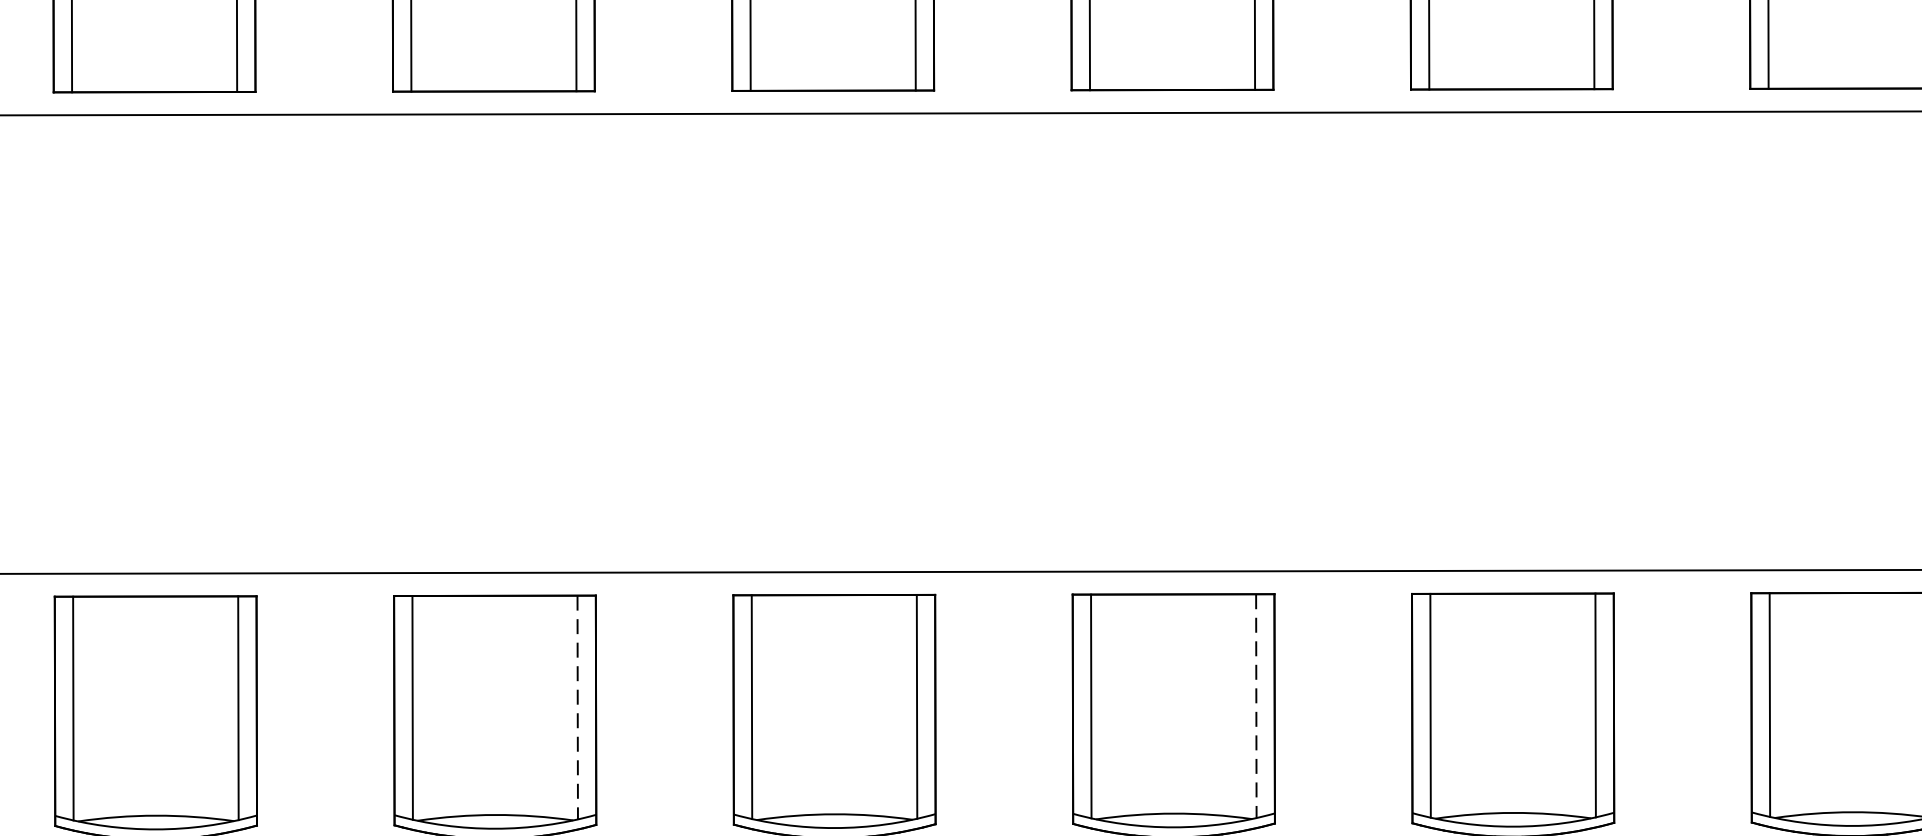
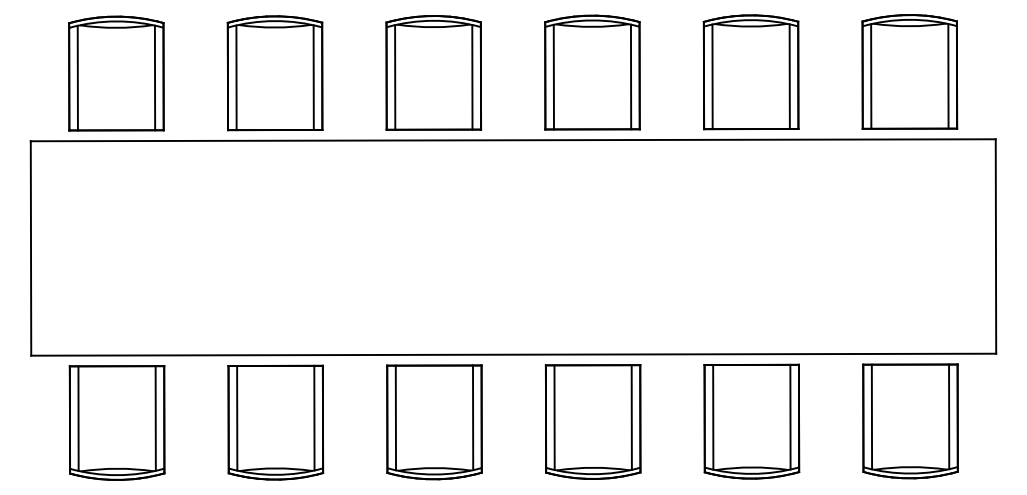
line: (577, 708) -> (314, 418), dashed -> solid
line: (1255, 708) -> (631, 418), dashed -> solid

